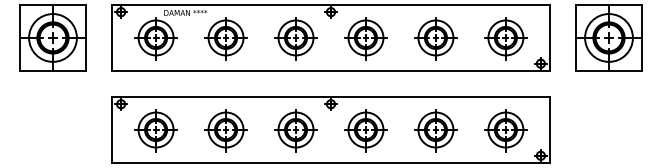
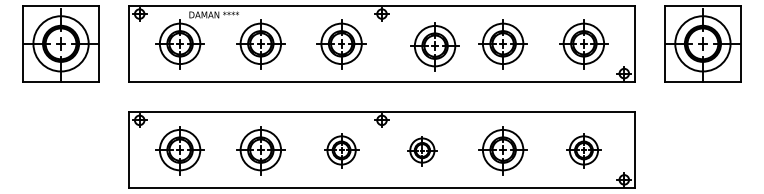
part: (365, 38) -> (434, 46), moved
part: (295, 130) -> (341, 150), size x0.7
part: (365, 130) -> (421, 150), size x0.6
part: (505, 130) -> (583, 150), size x0.7

